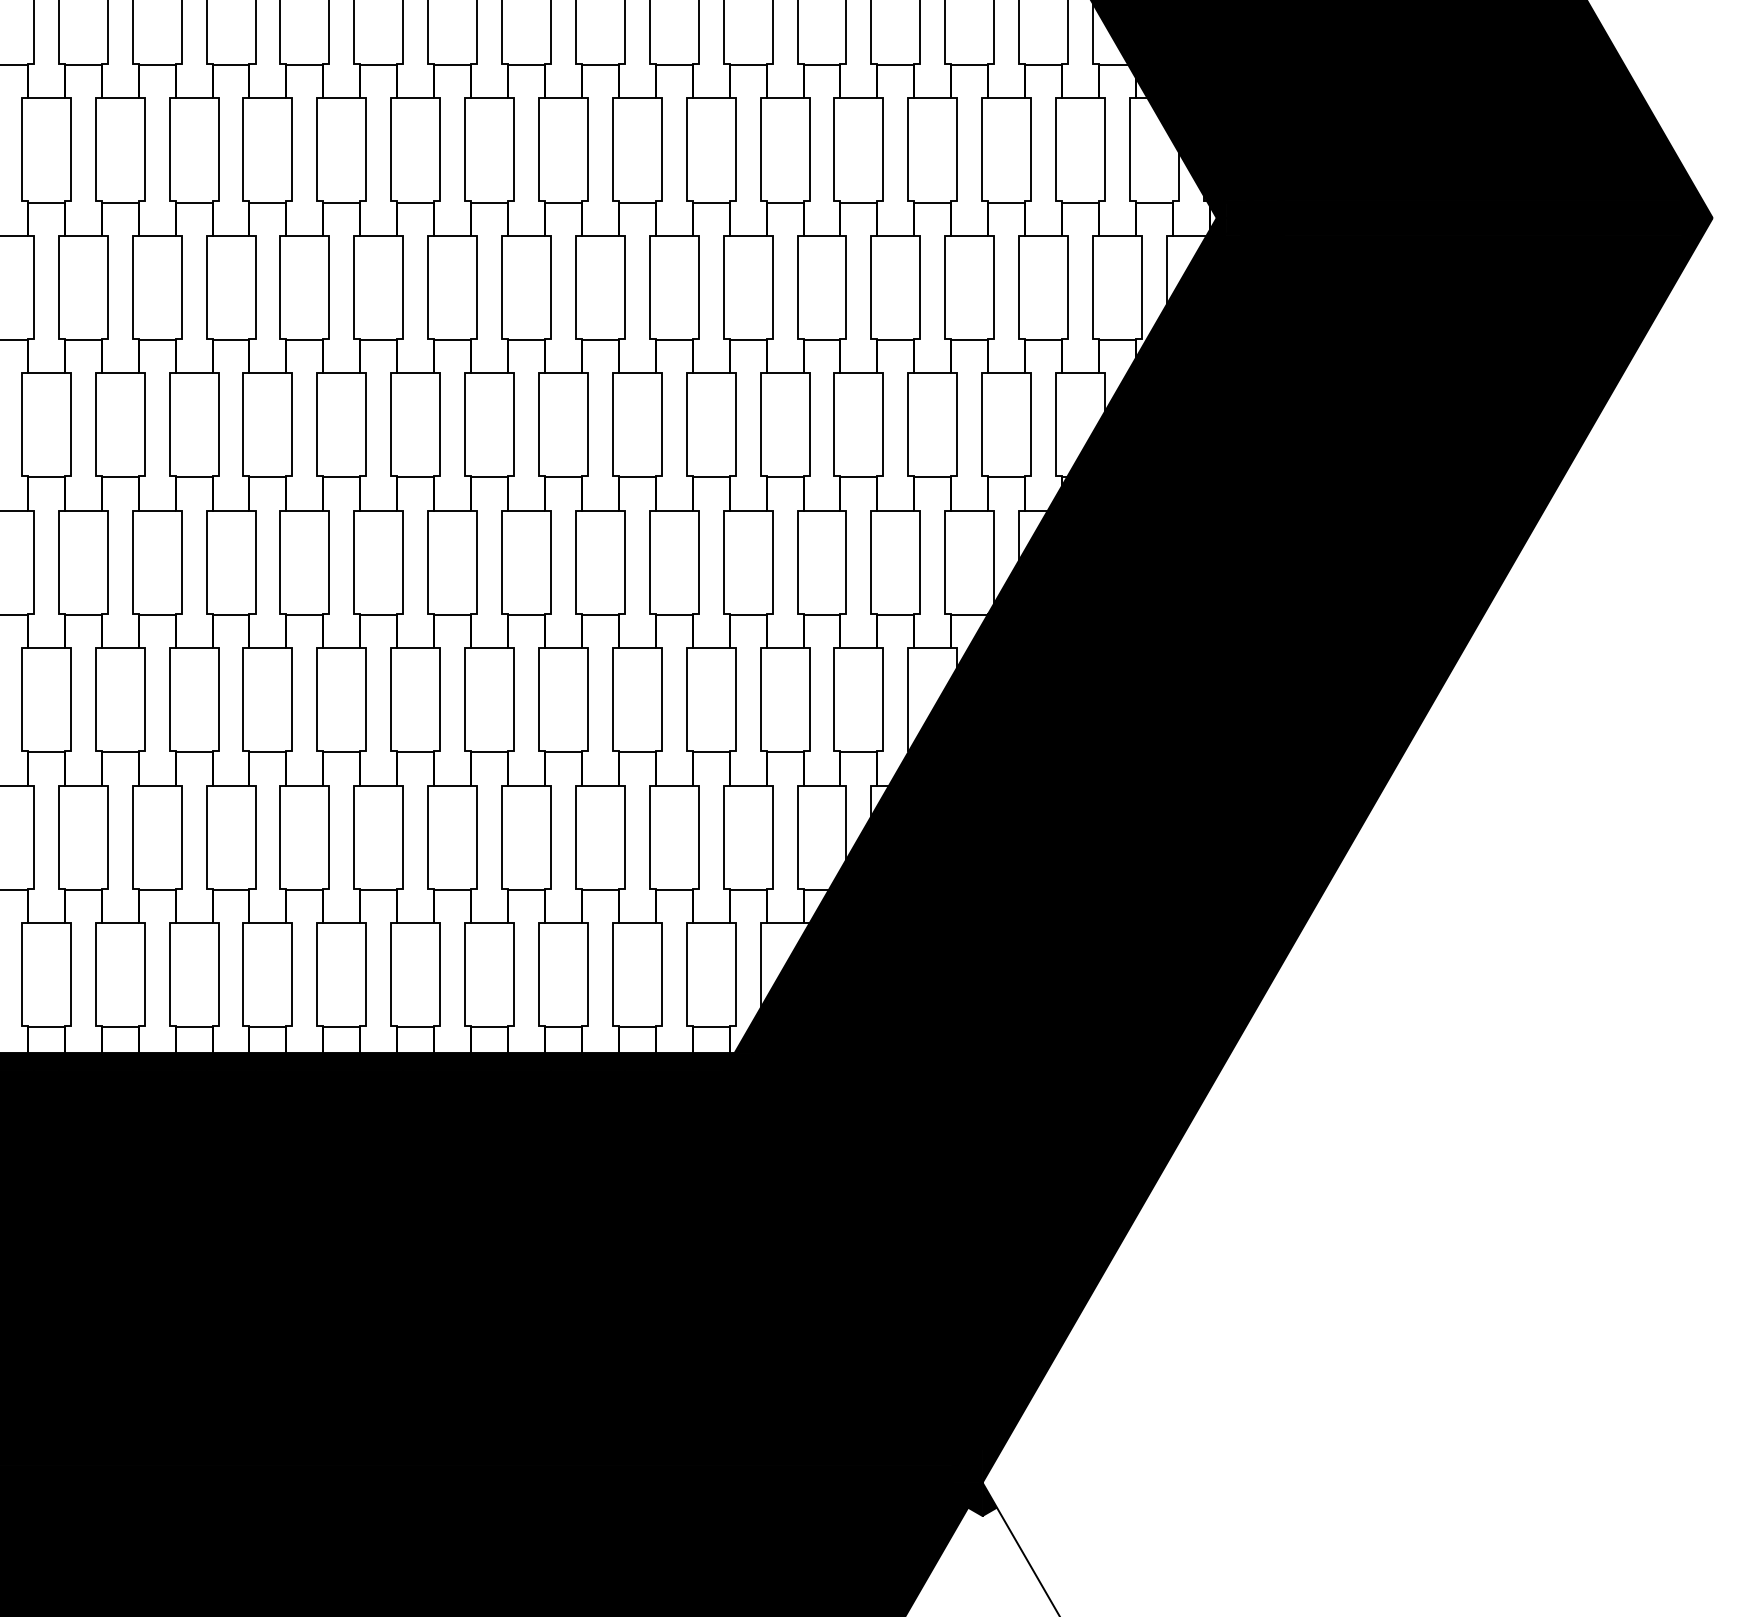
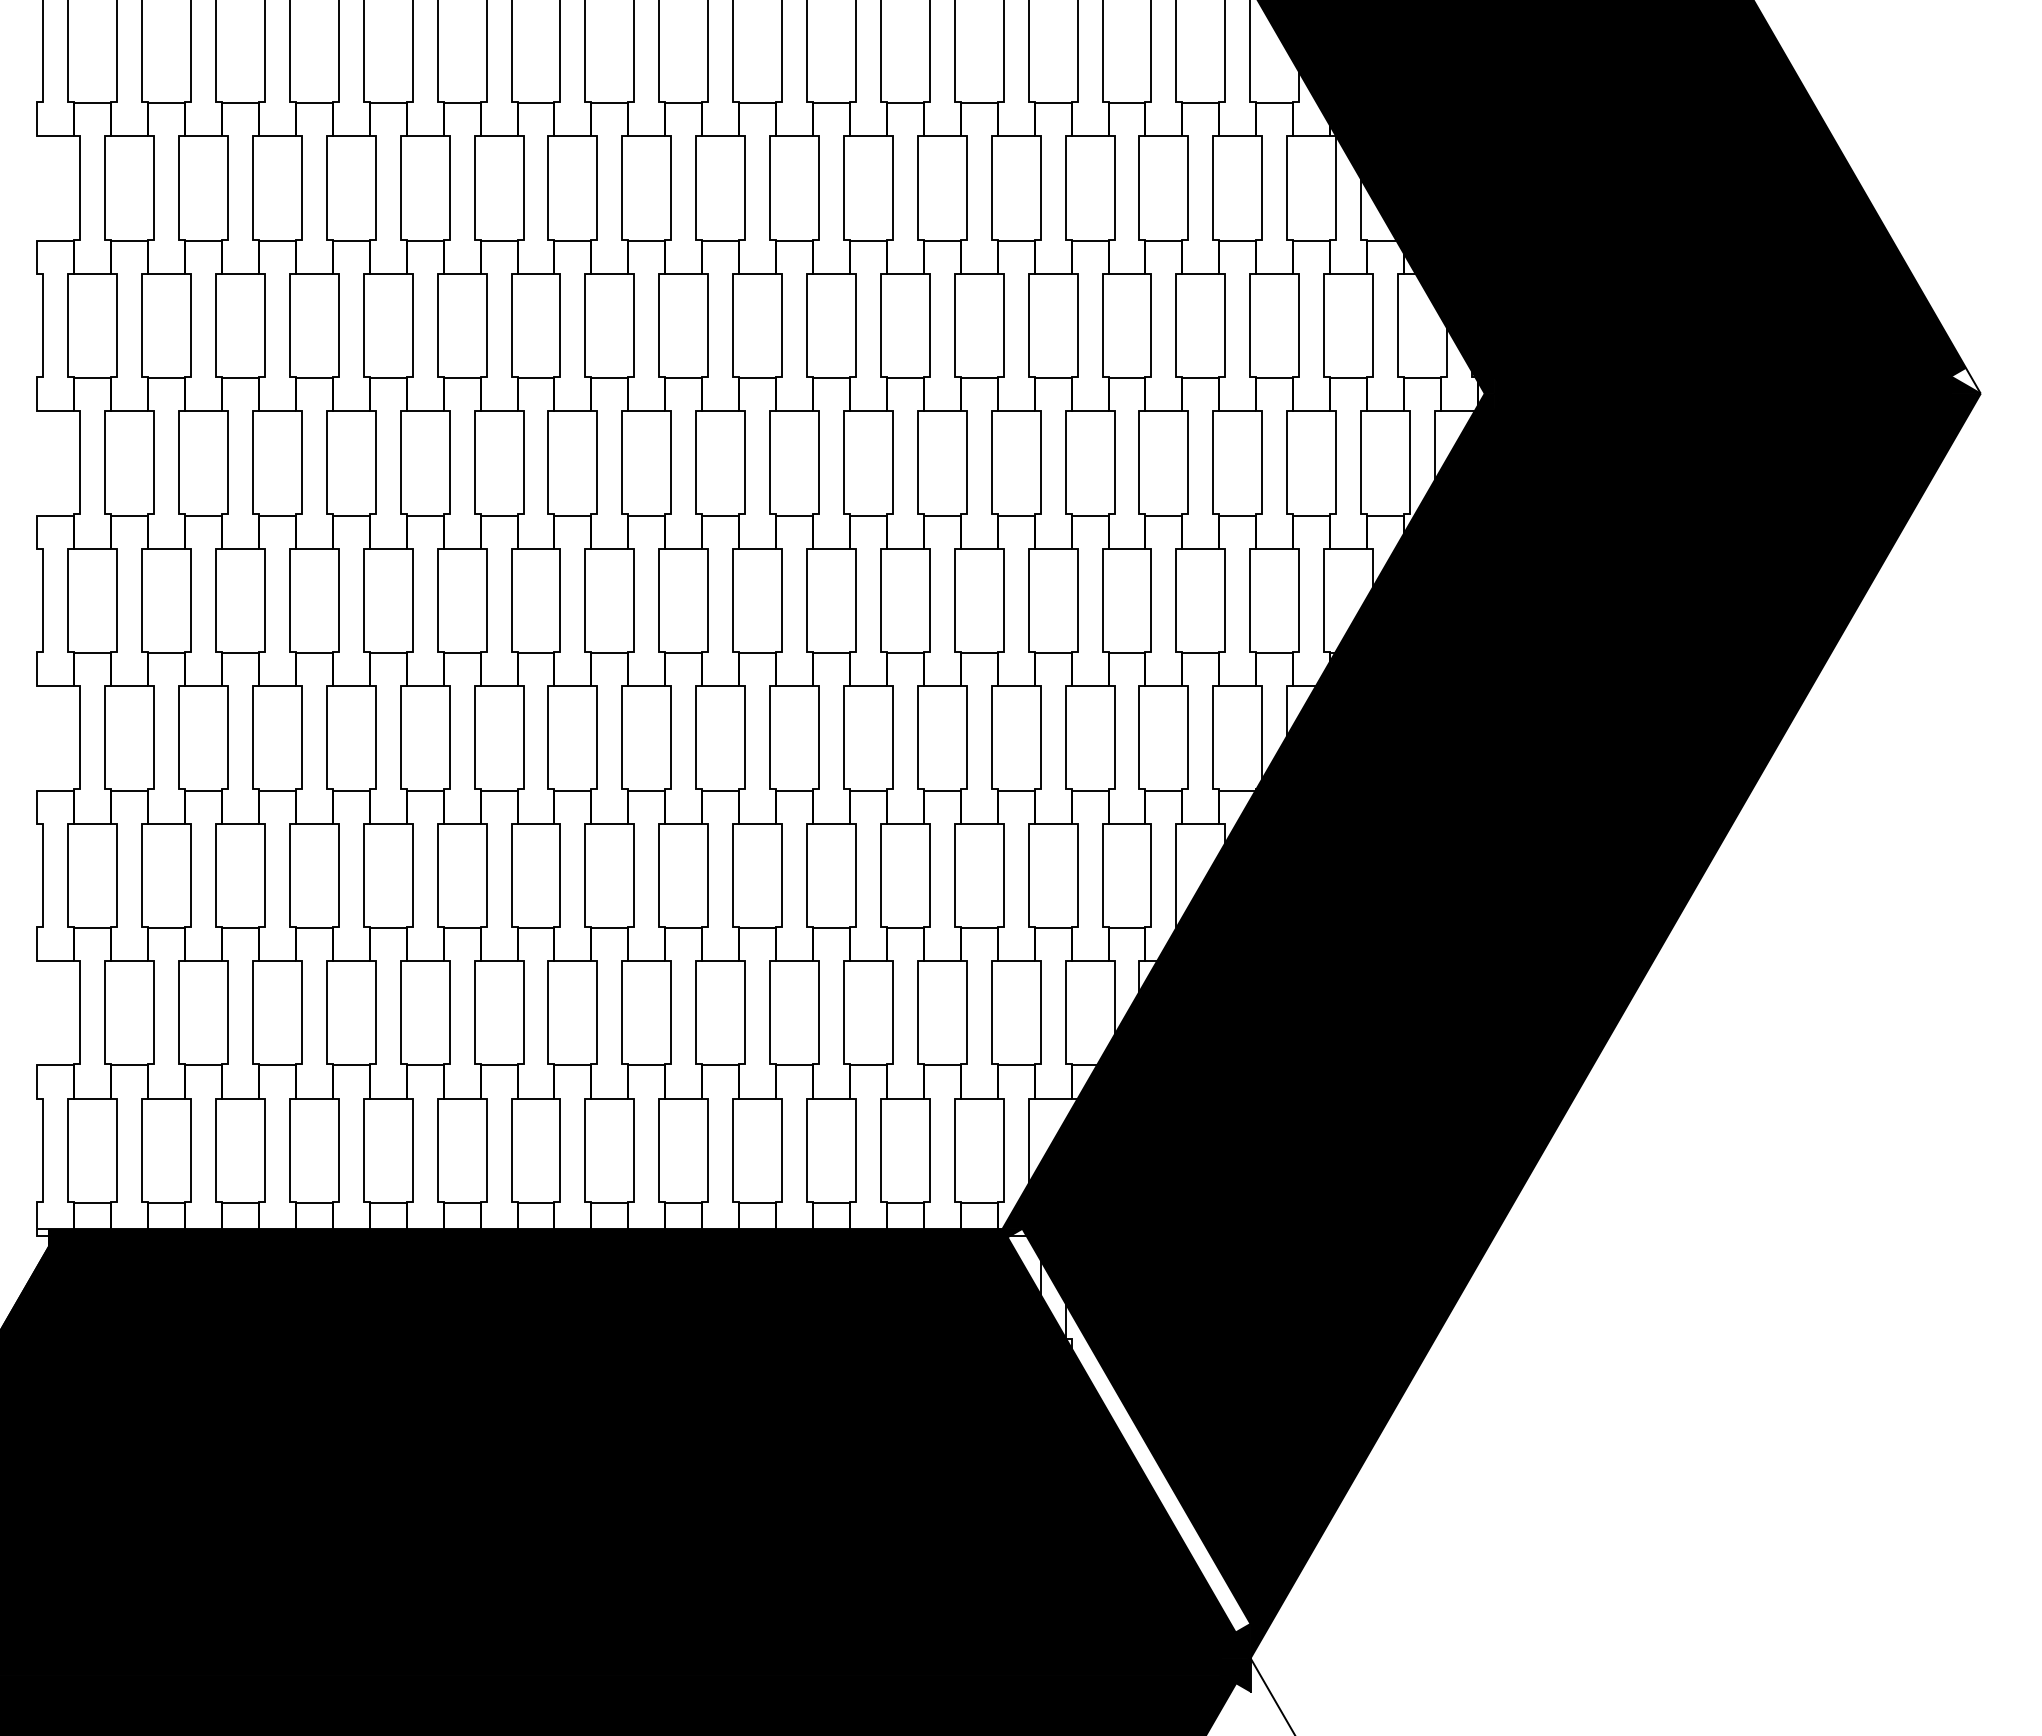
fill: (1697, 204) -> (1965, 380), removed
fill: (860, 1254) -> (1128, 1430), removed
fill: (989, 1499) -> (1257, 1675), removed

